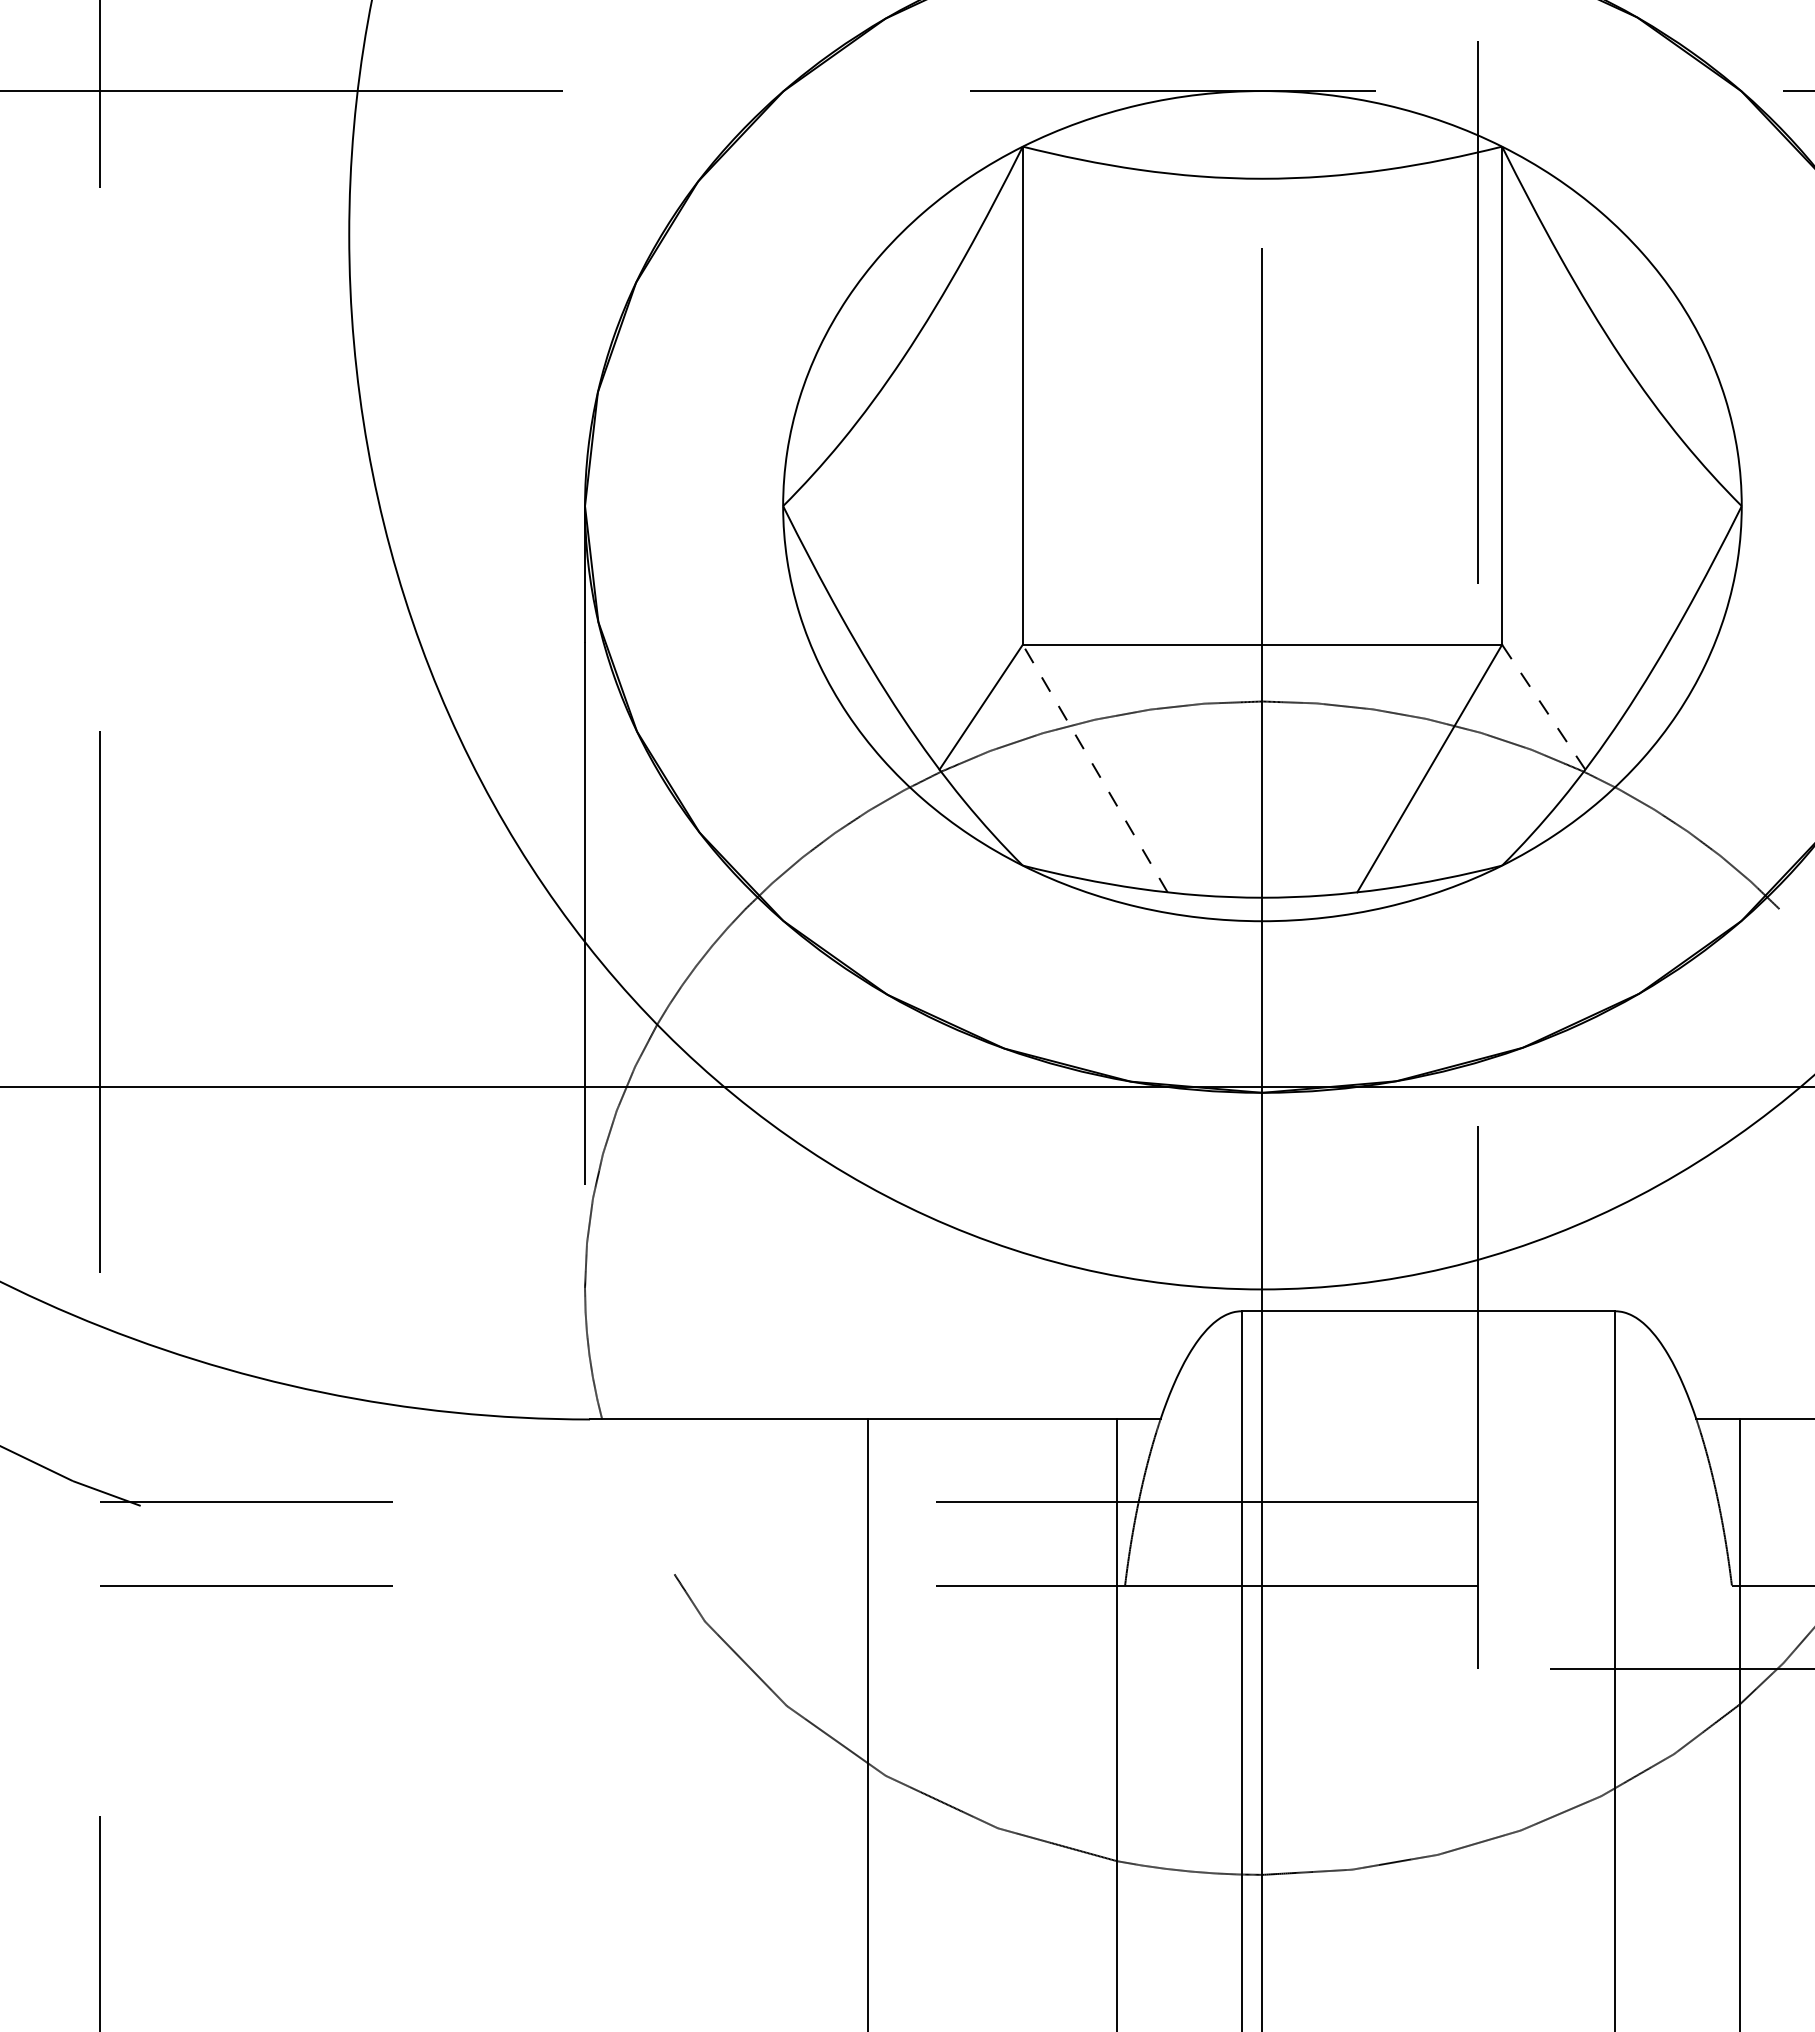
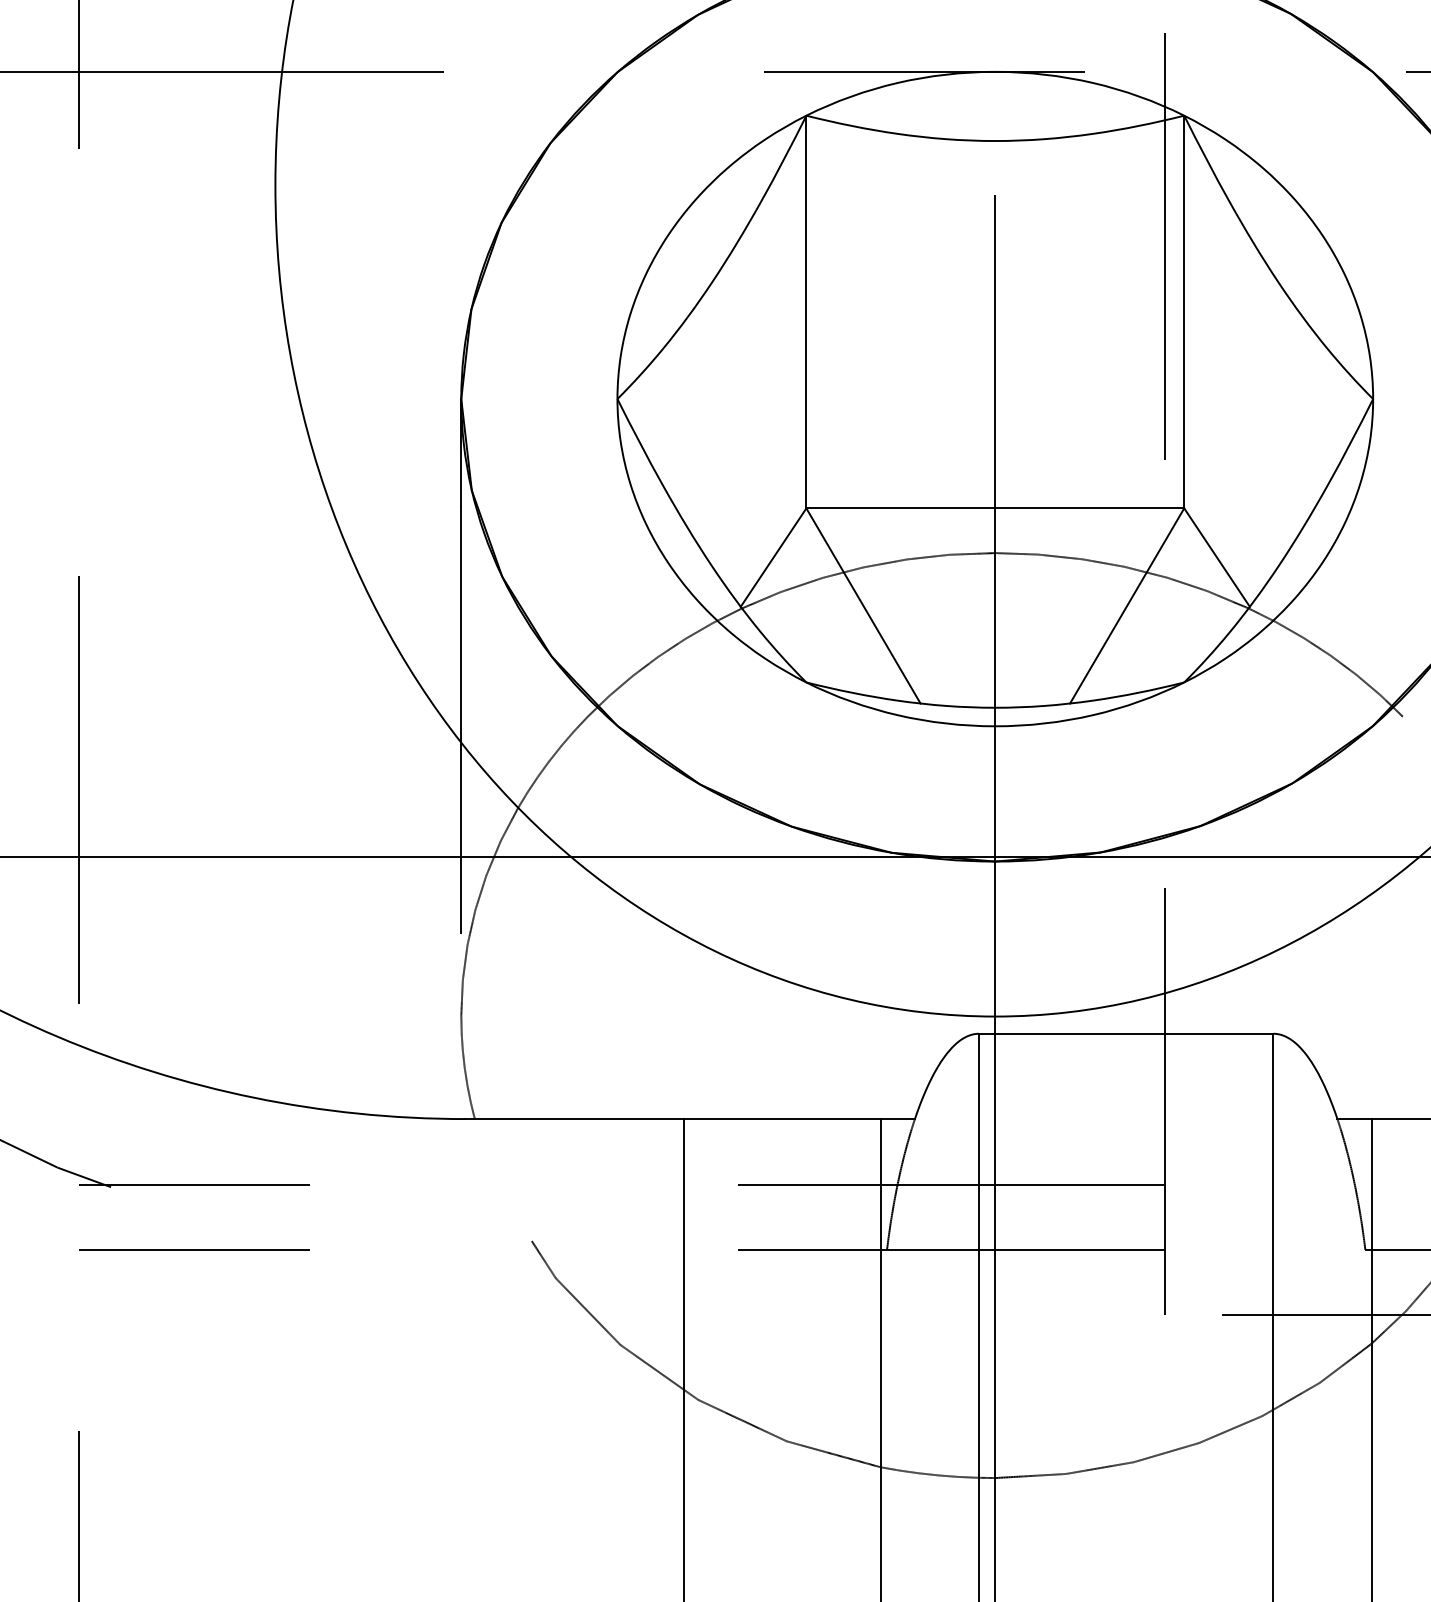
line: (1543, 706) -> (1216, 557), dashed -> solid
line: (1094, 768) -> (862, 605), dashed -> solid

